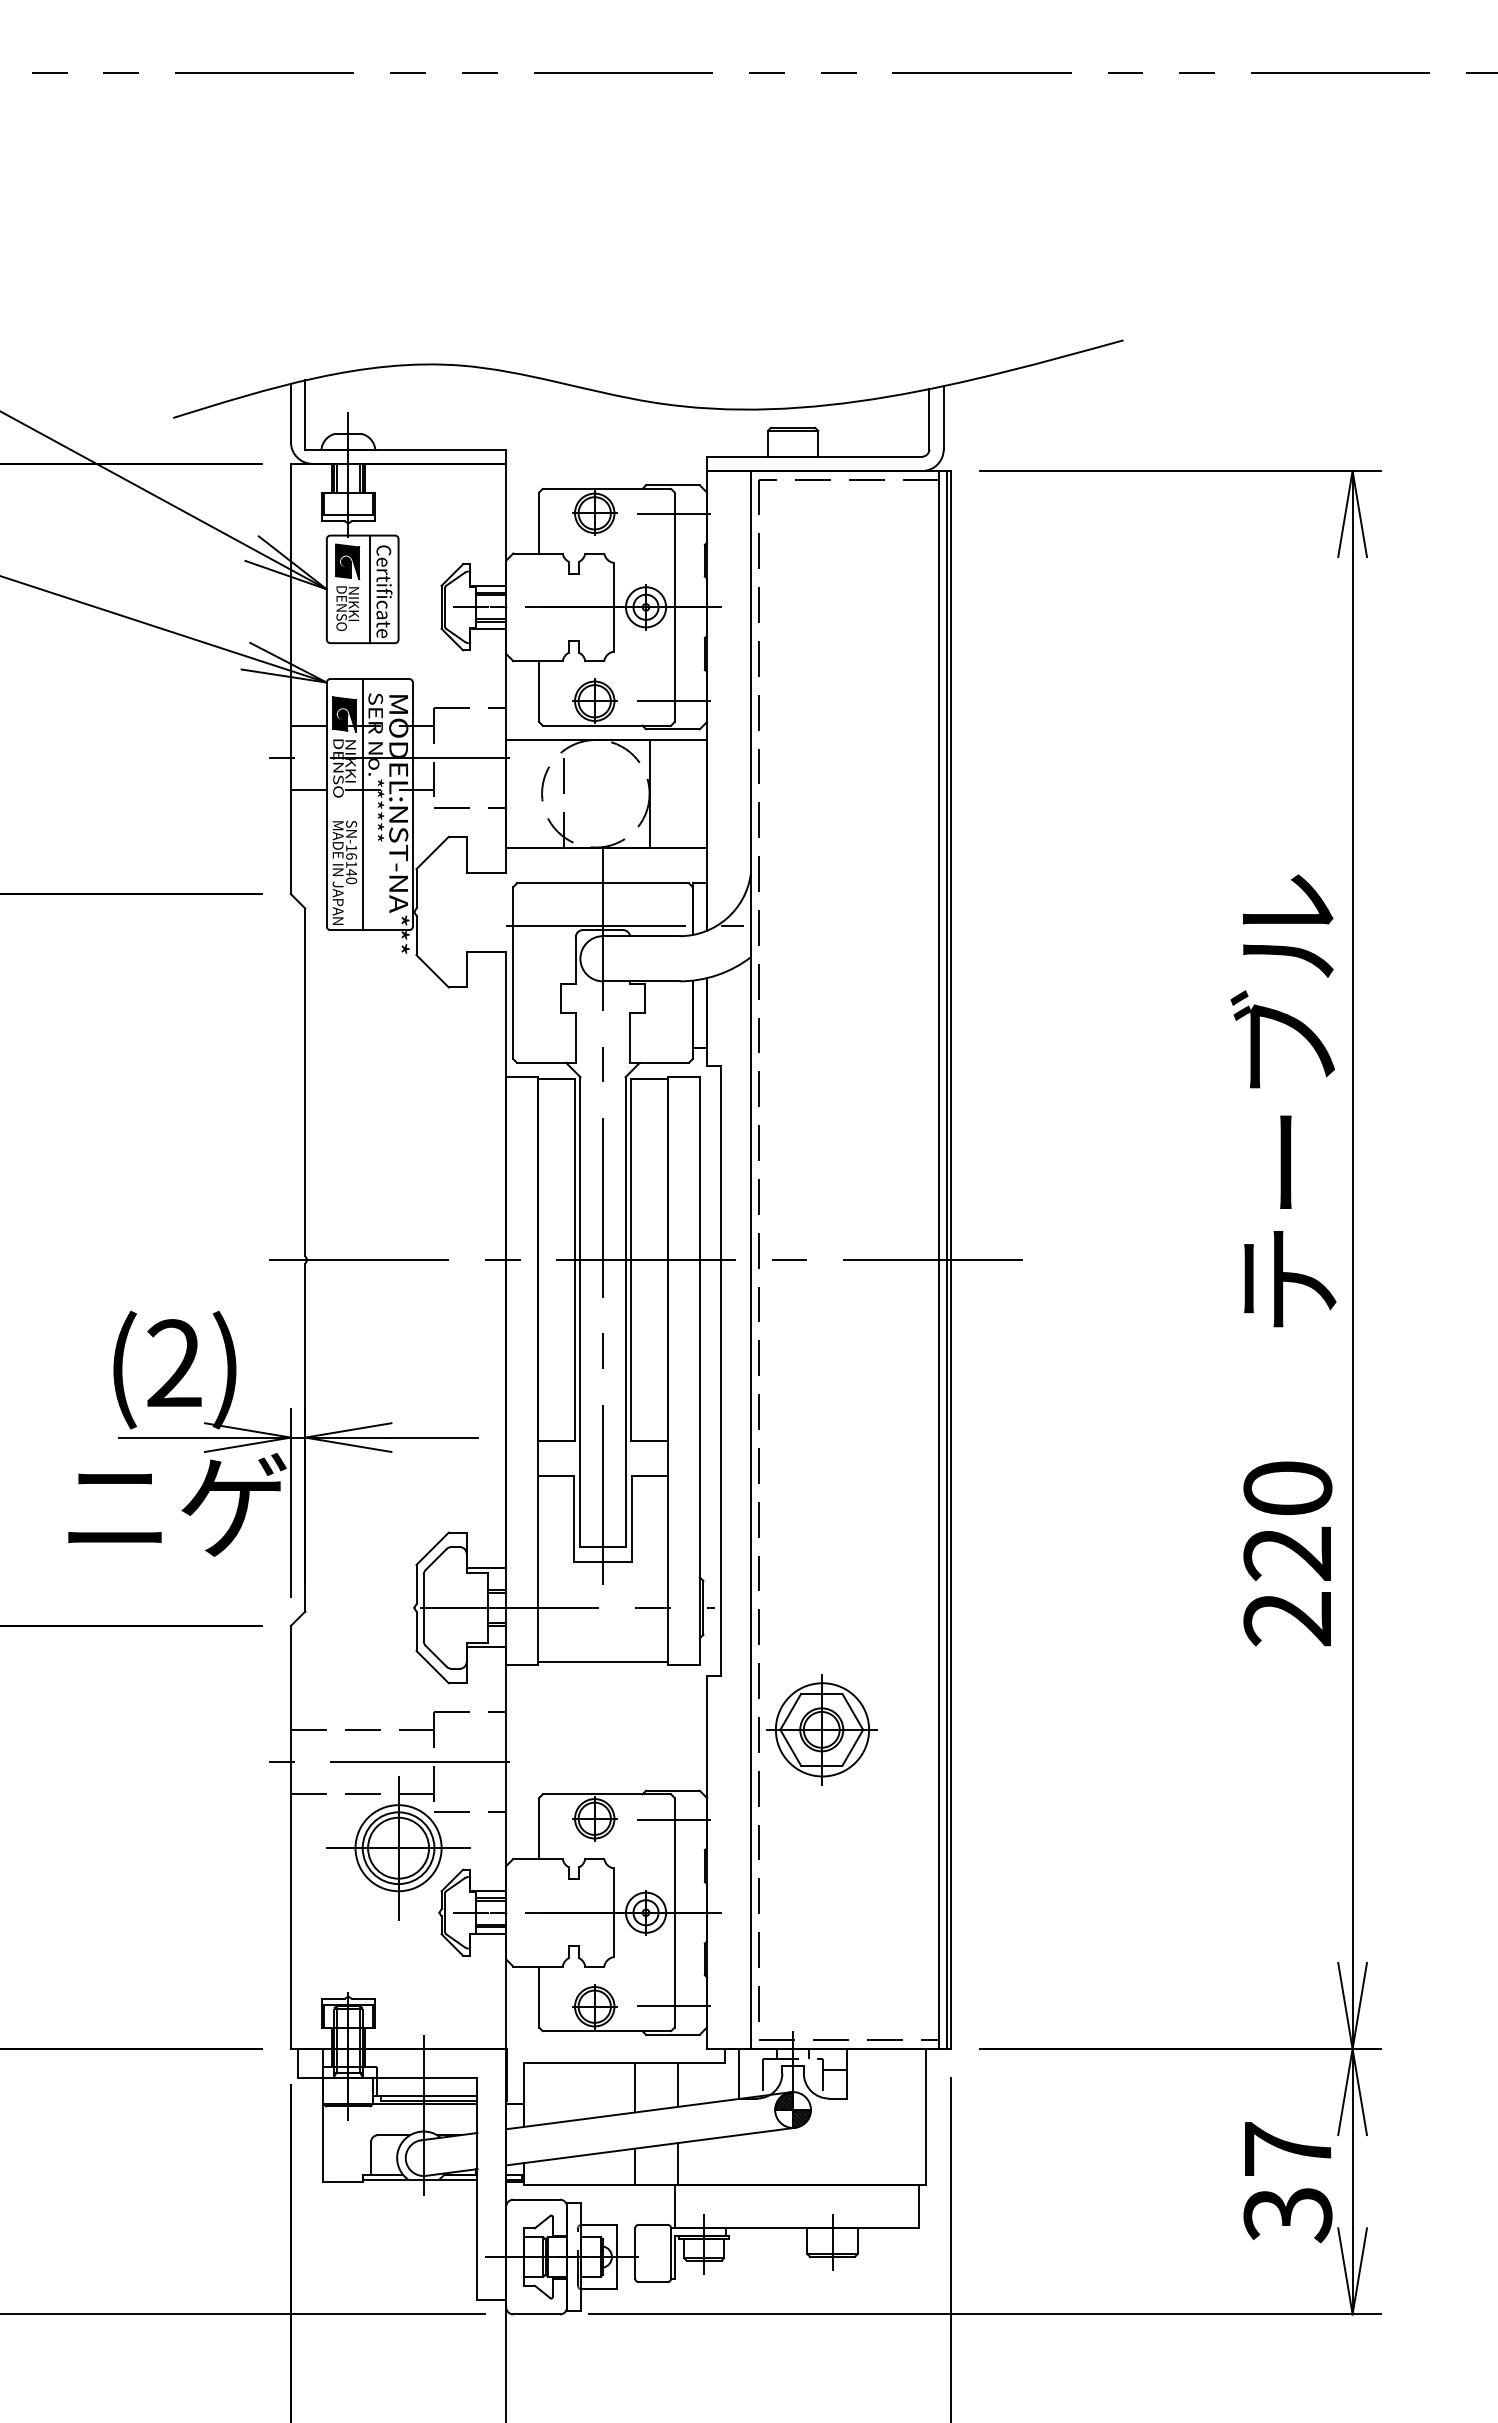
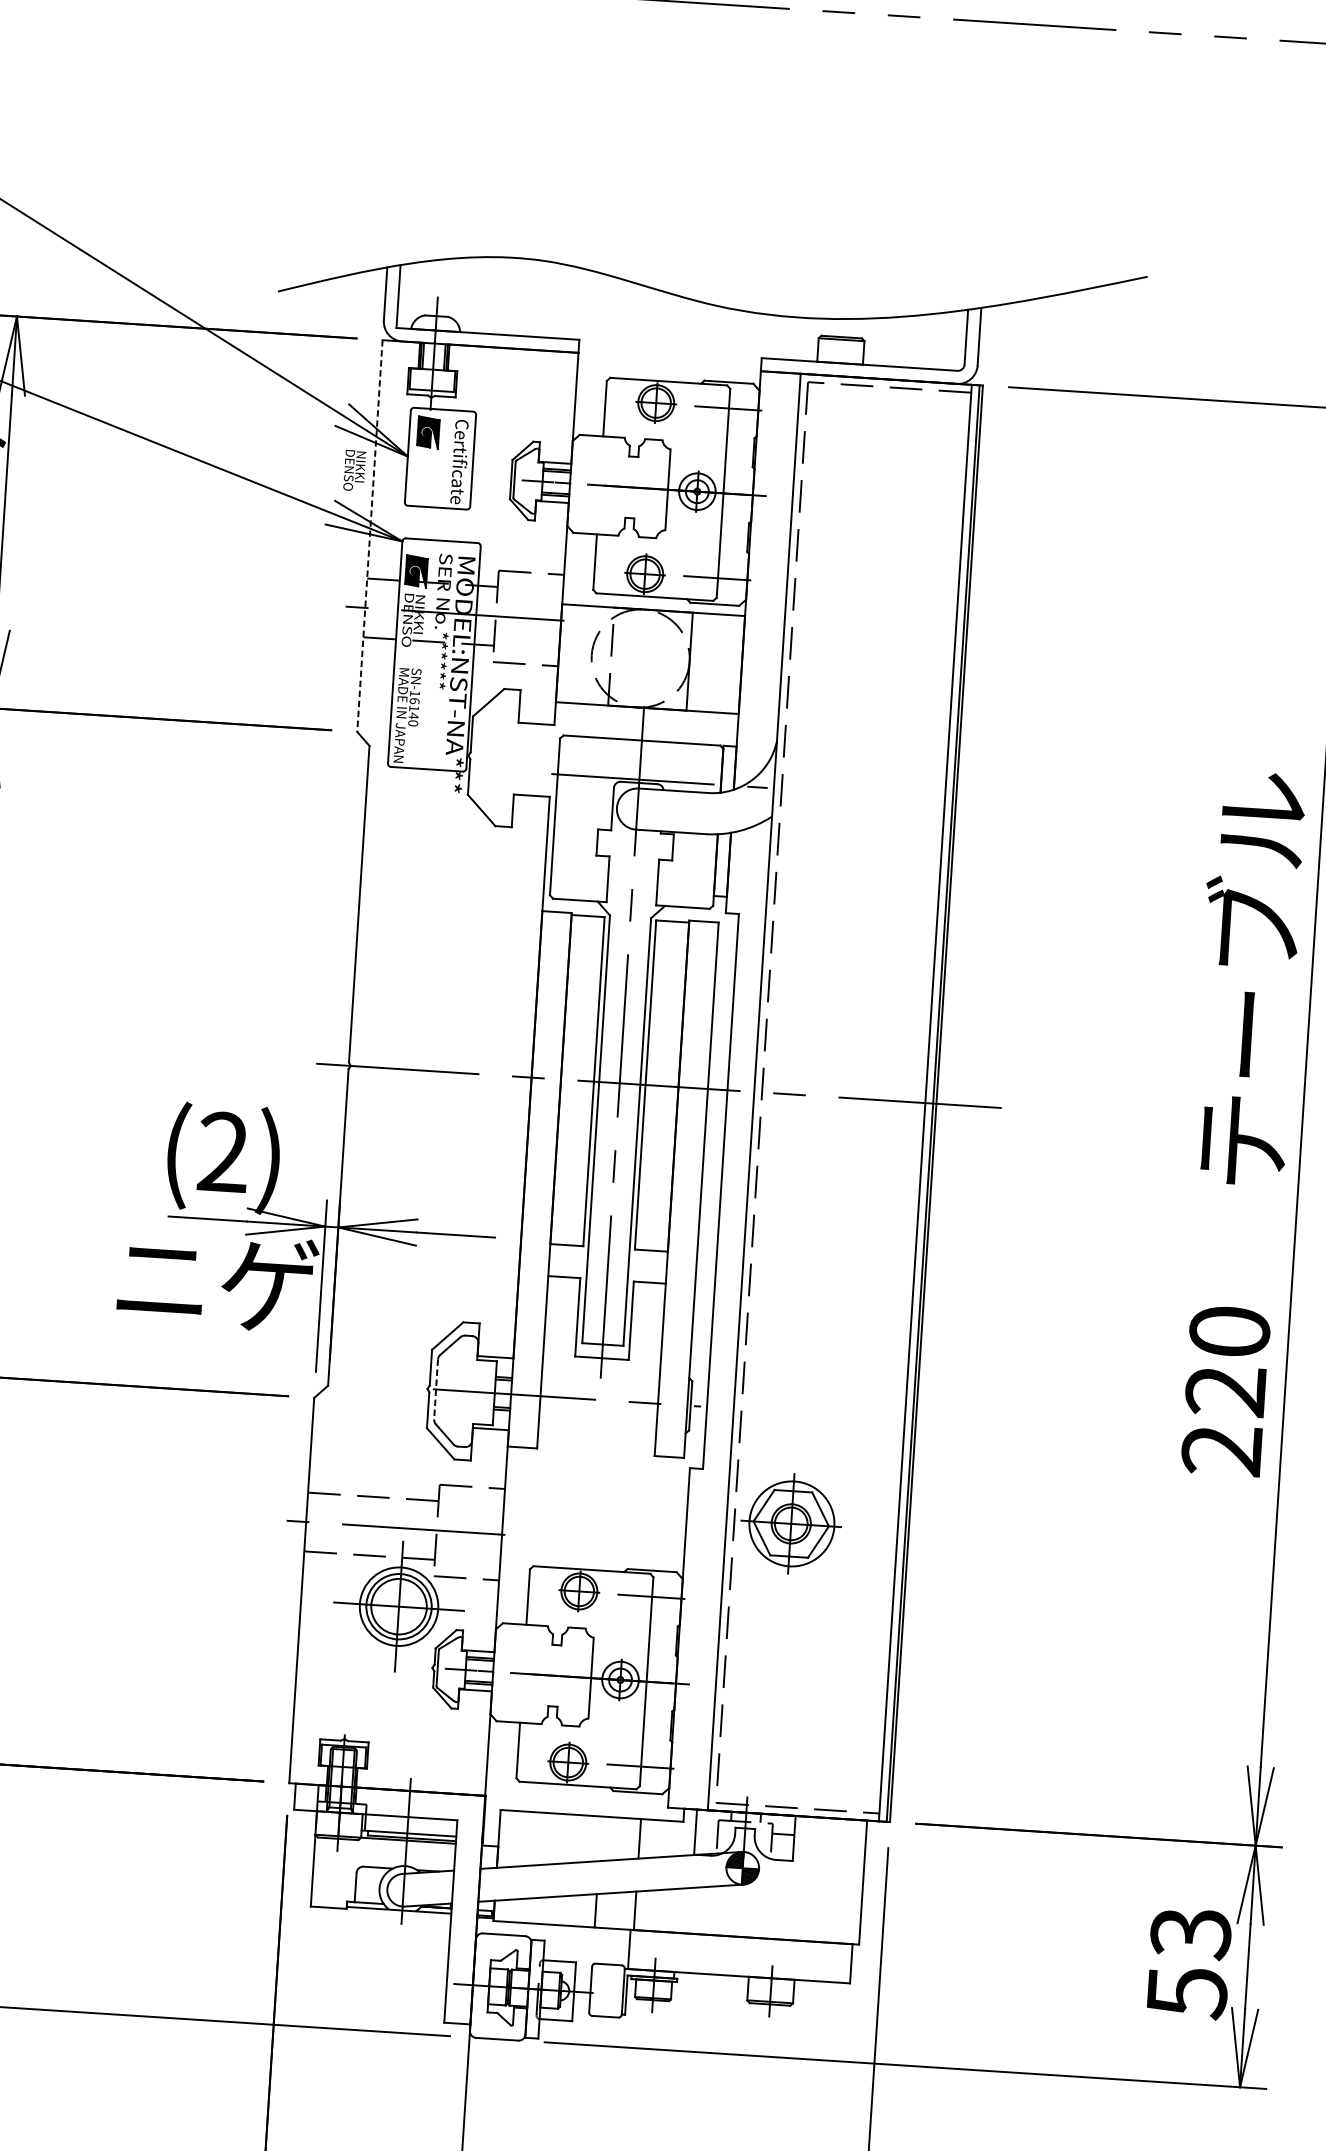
line: (369, 589) -> (446, 459), removed
text: (347, 608) -> (354, 470), moved
line: (290, 679) -> (369, 536), solid -> dashed
line: (362, 804) -> (427, 654), removed
line: (423, 1608) -> (435, 1389), solid -> dashed
line: (602, 1662) -> (595, 1449), removed
line: (635, 2087) -> (600, 1838), removed
text: (1287, 2182) -> (1188, 1963), 37 -> 53

